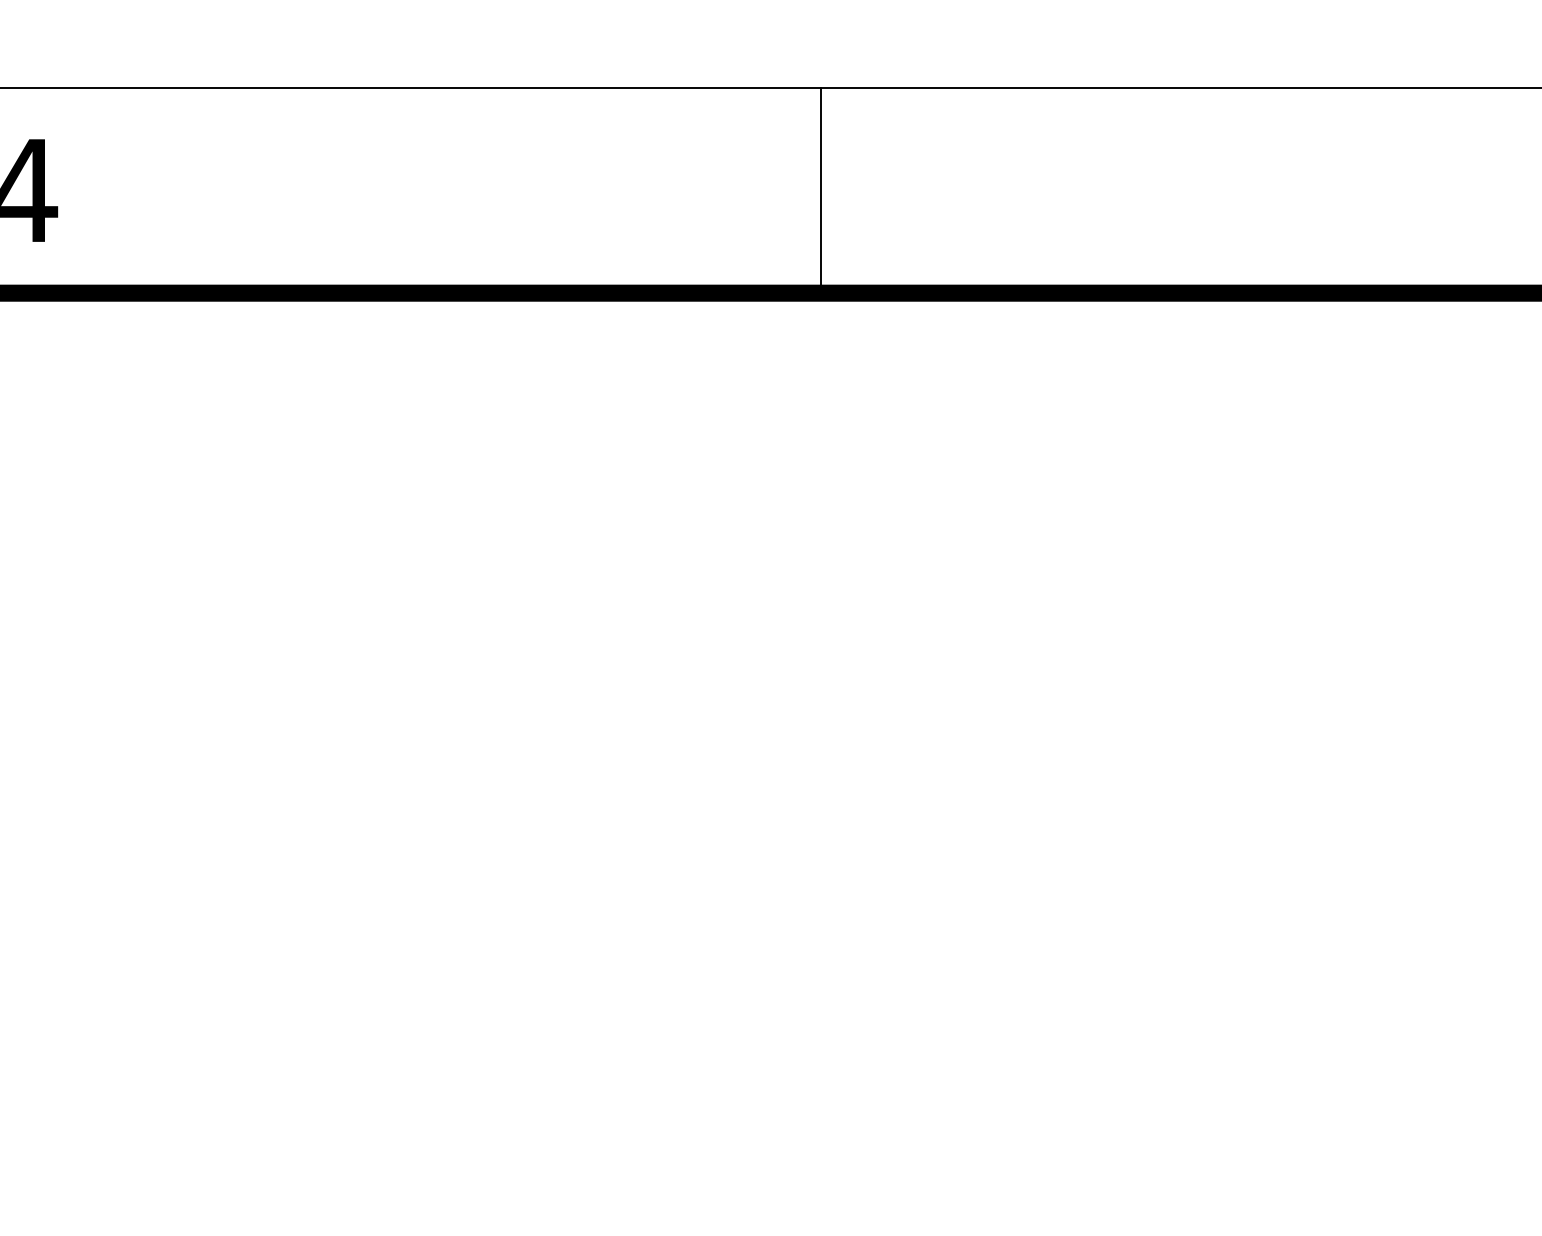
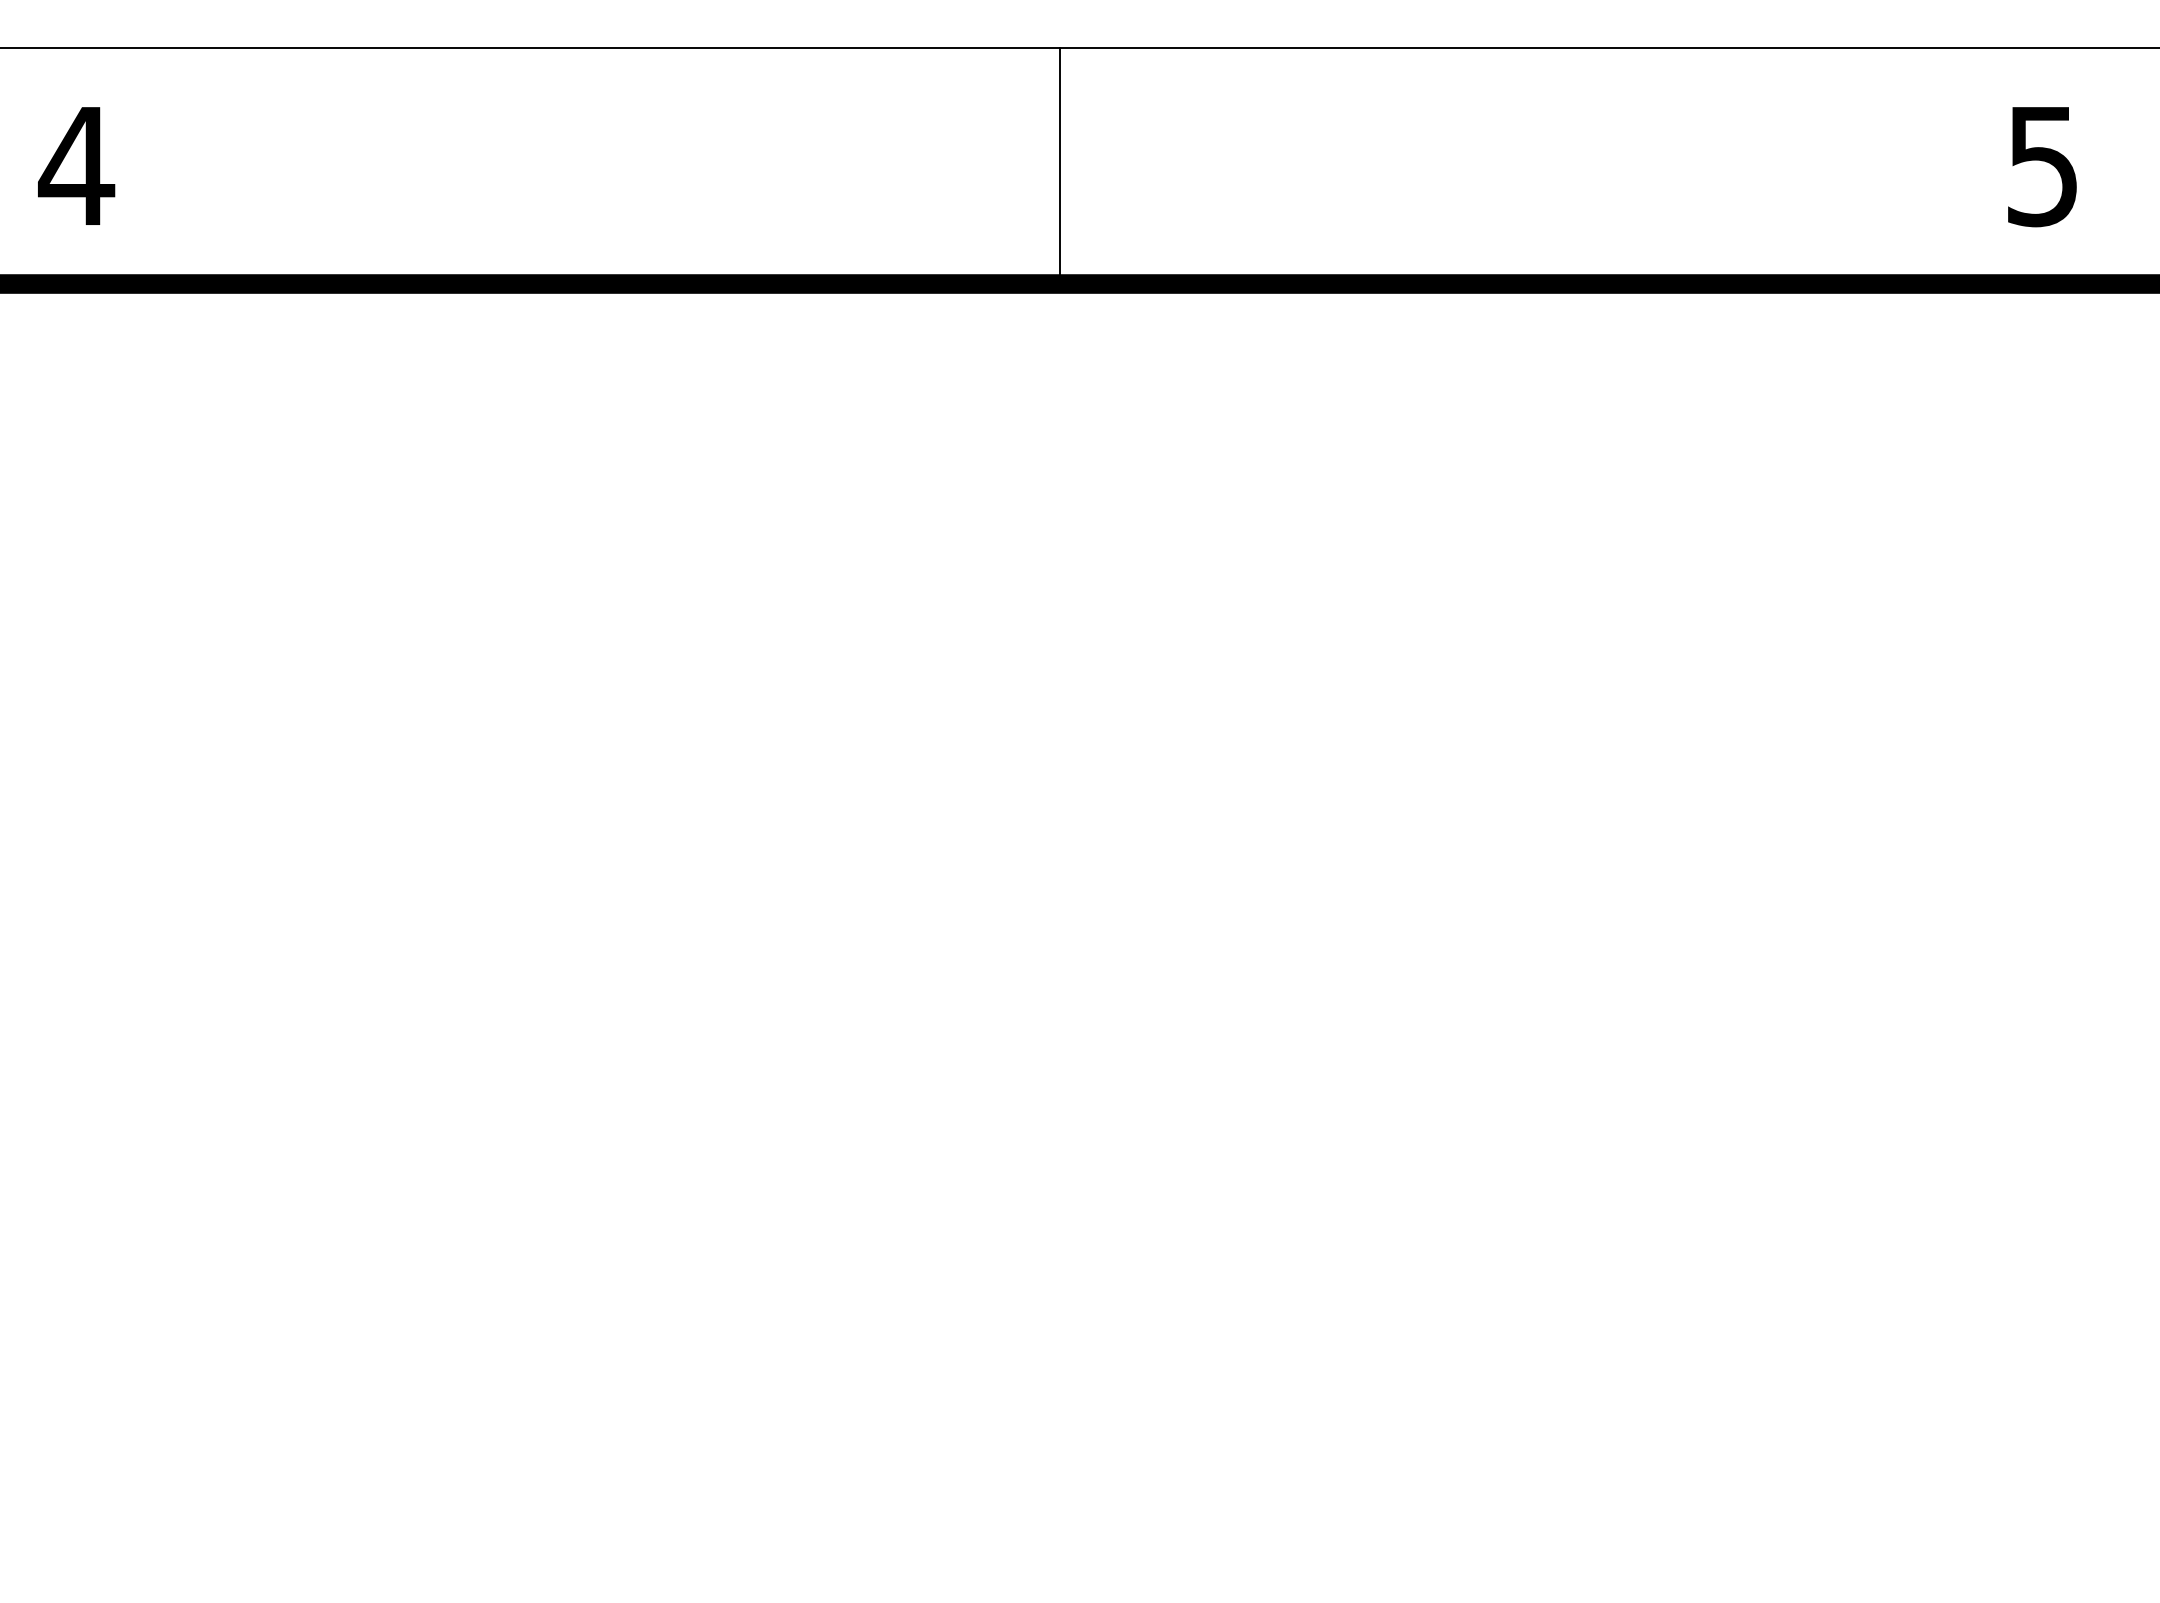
line: (821, 190) -> (1060, 166), moved

